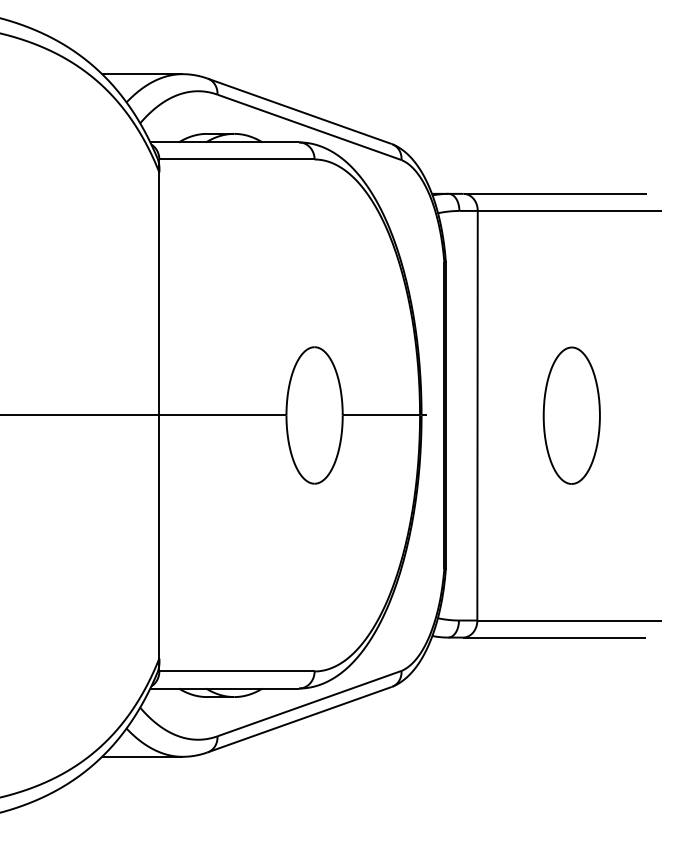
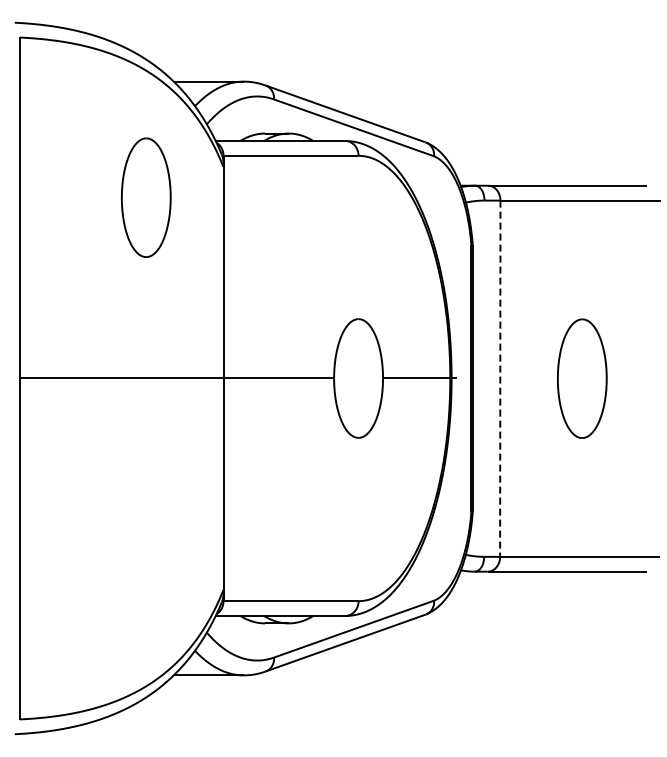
part: (70, 207) -> (146, 197), added
line: (477, 416) -> (500, 379), solid -> dashed

